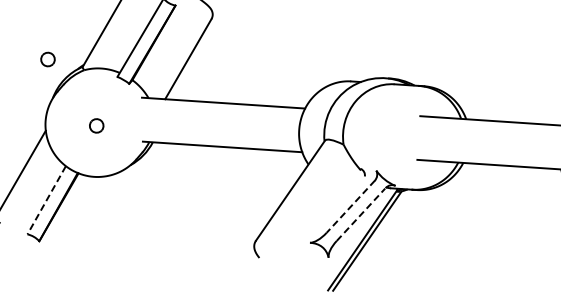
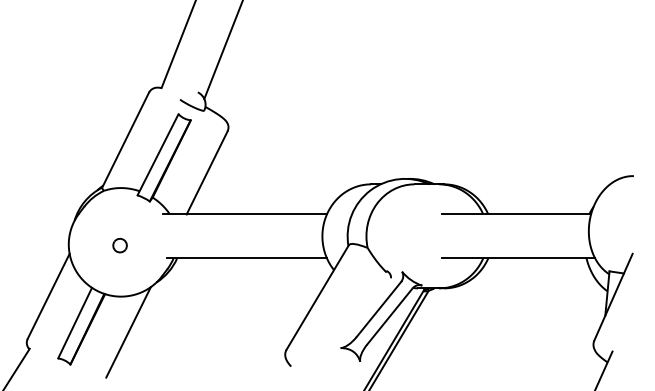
part: (47, 59) -> (66, 182), removed
line: (46, 200) -> (74, 323), dashed -> solid
line: (351, 206) -> (379, 309), dashed -> solid
line: (99, 213) -> (128, 332), added
line: (360, 214) -> (389, 316), dashed -> solid

